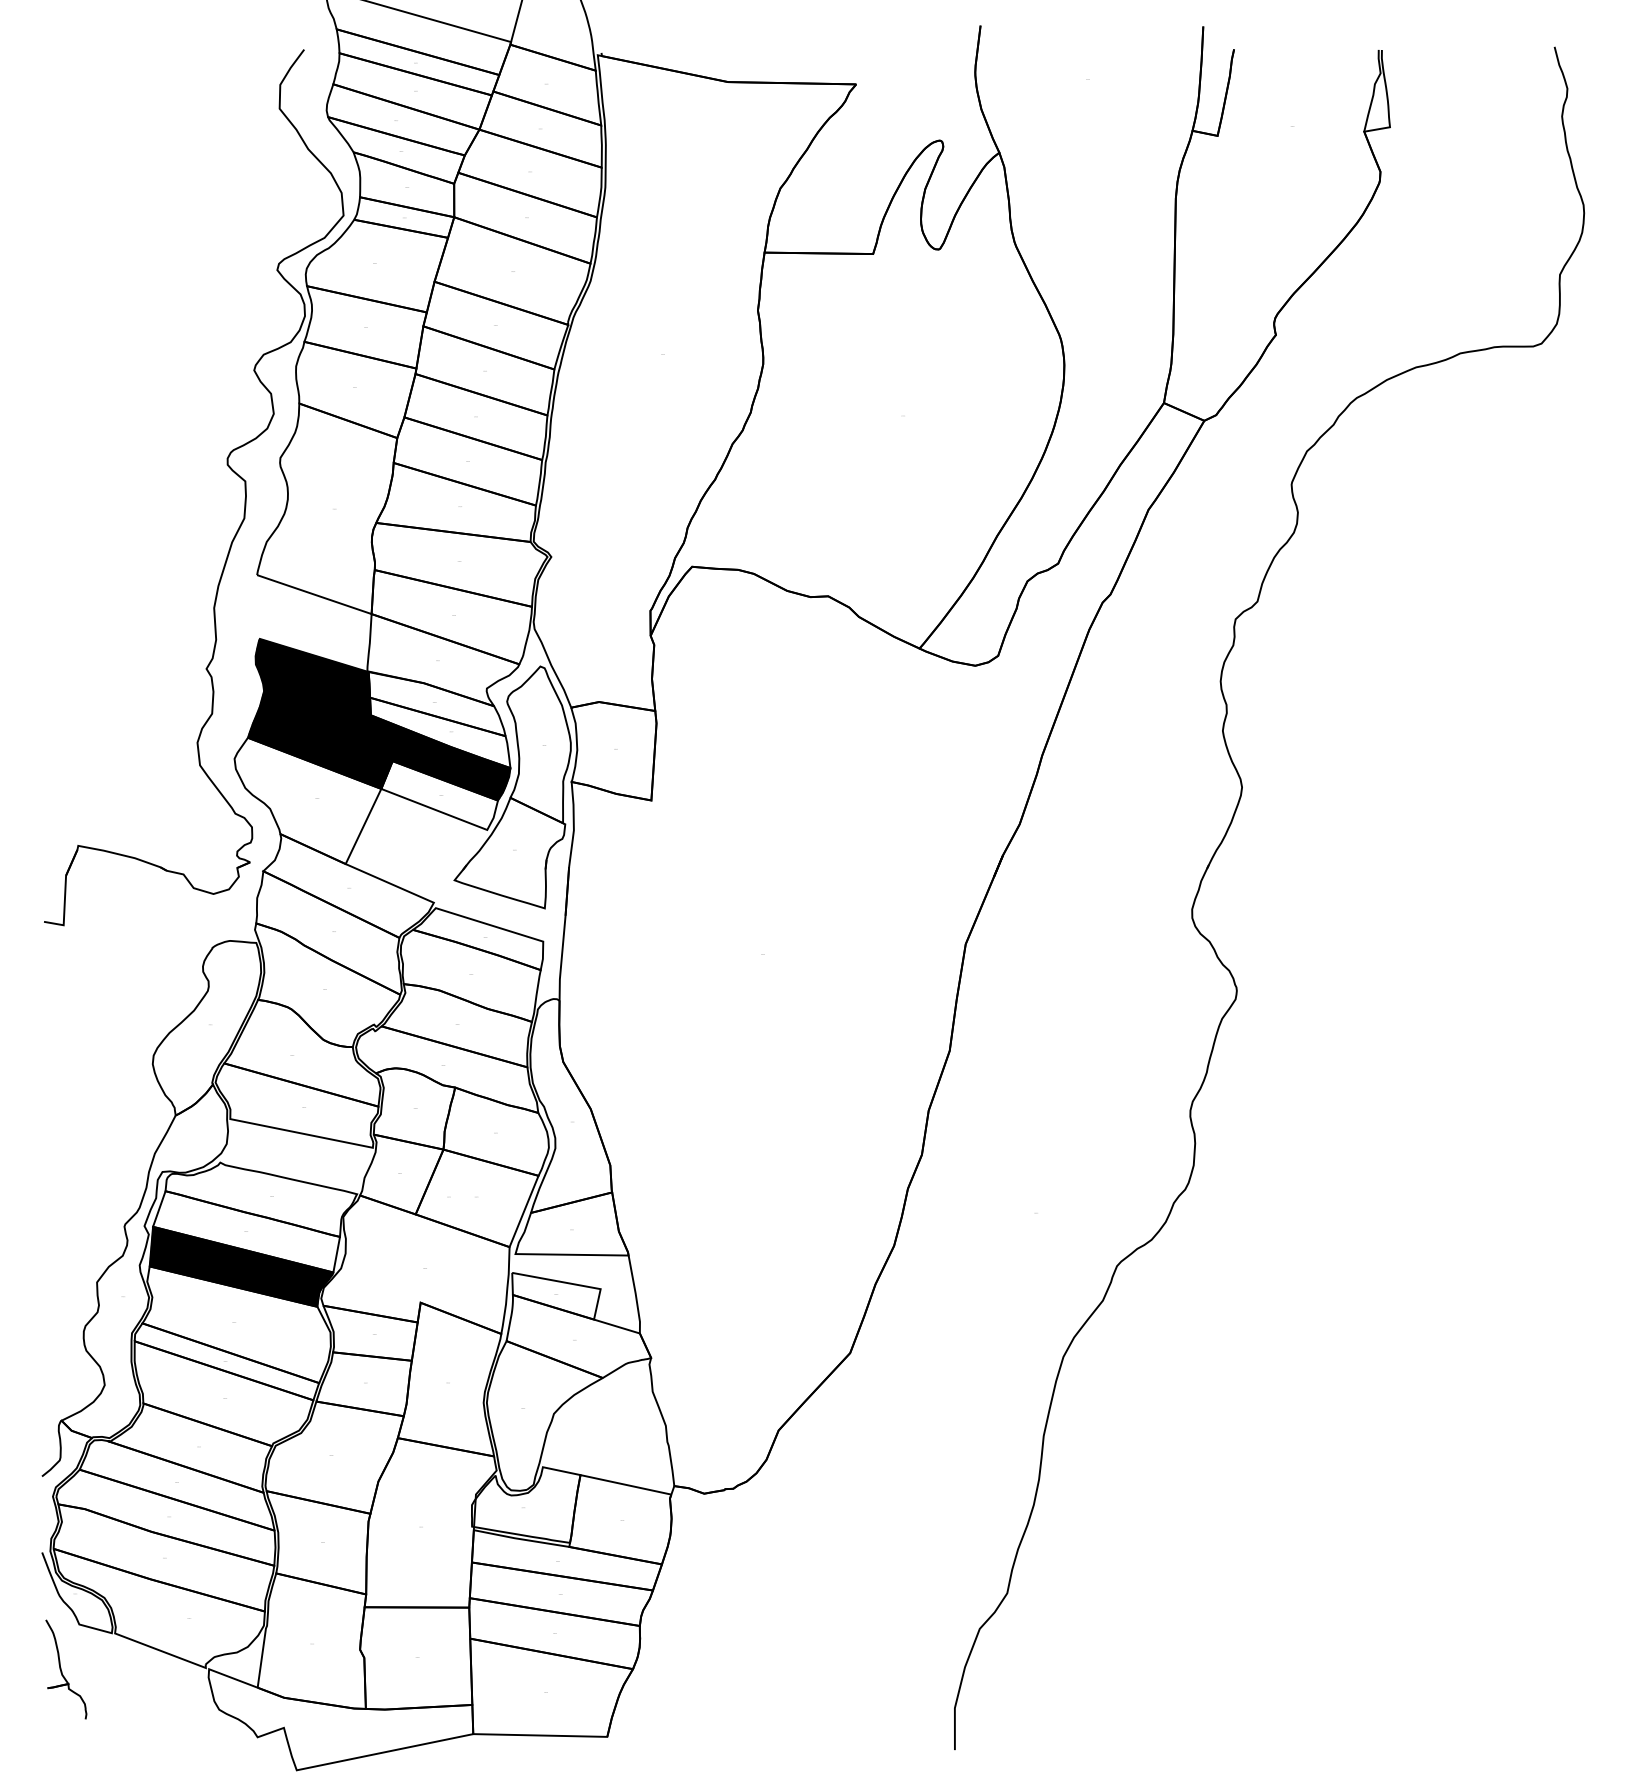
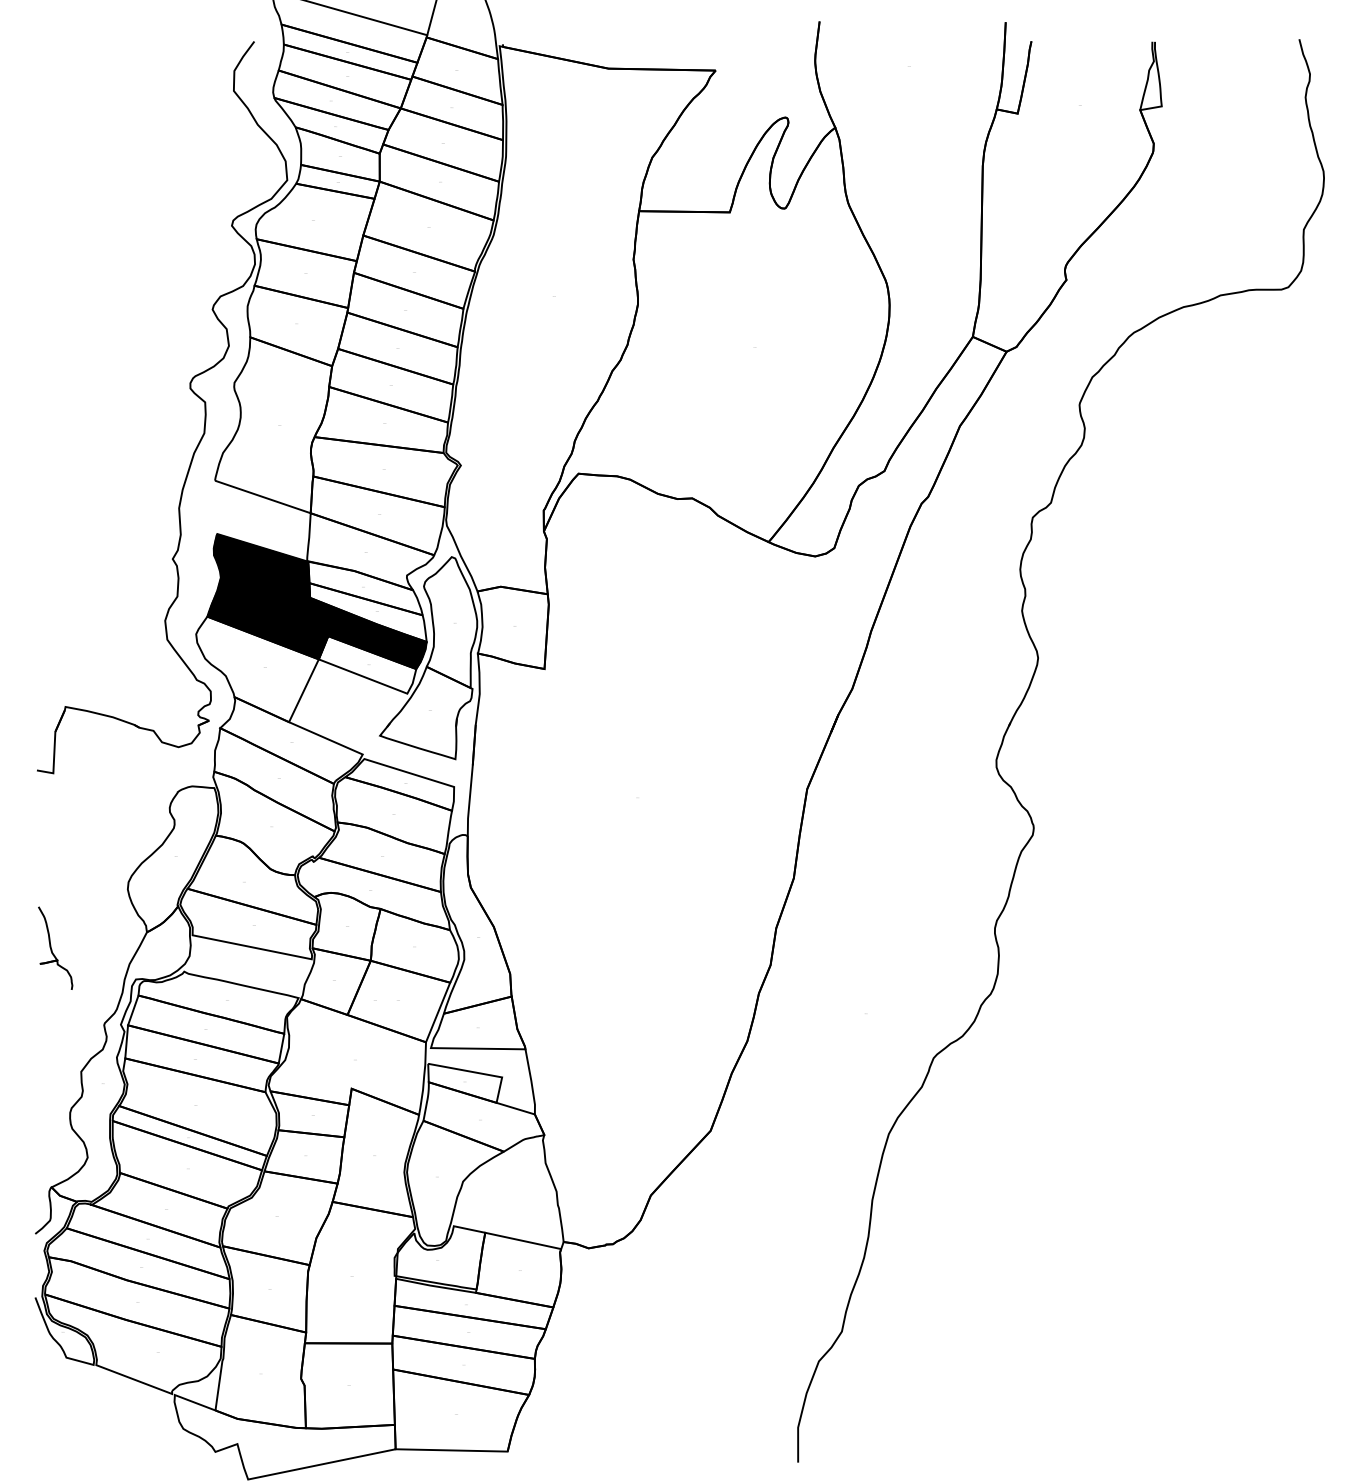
hatch: (240, 1266) -> (201, 1058), removed
part: (66, 1668) -> (55, 947), moved

